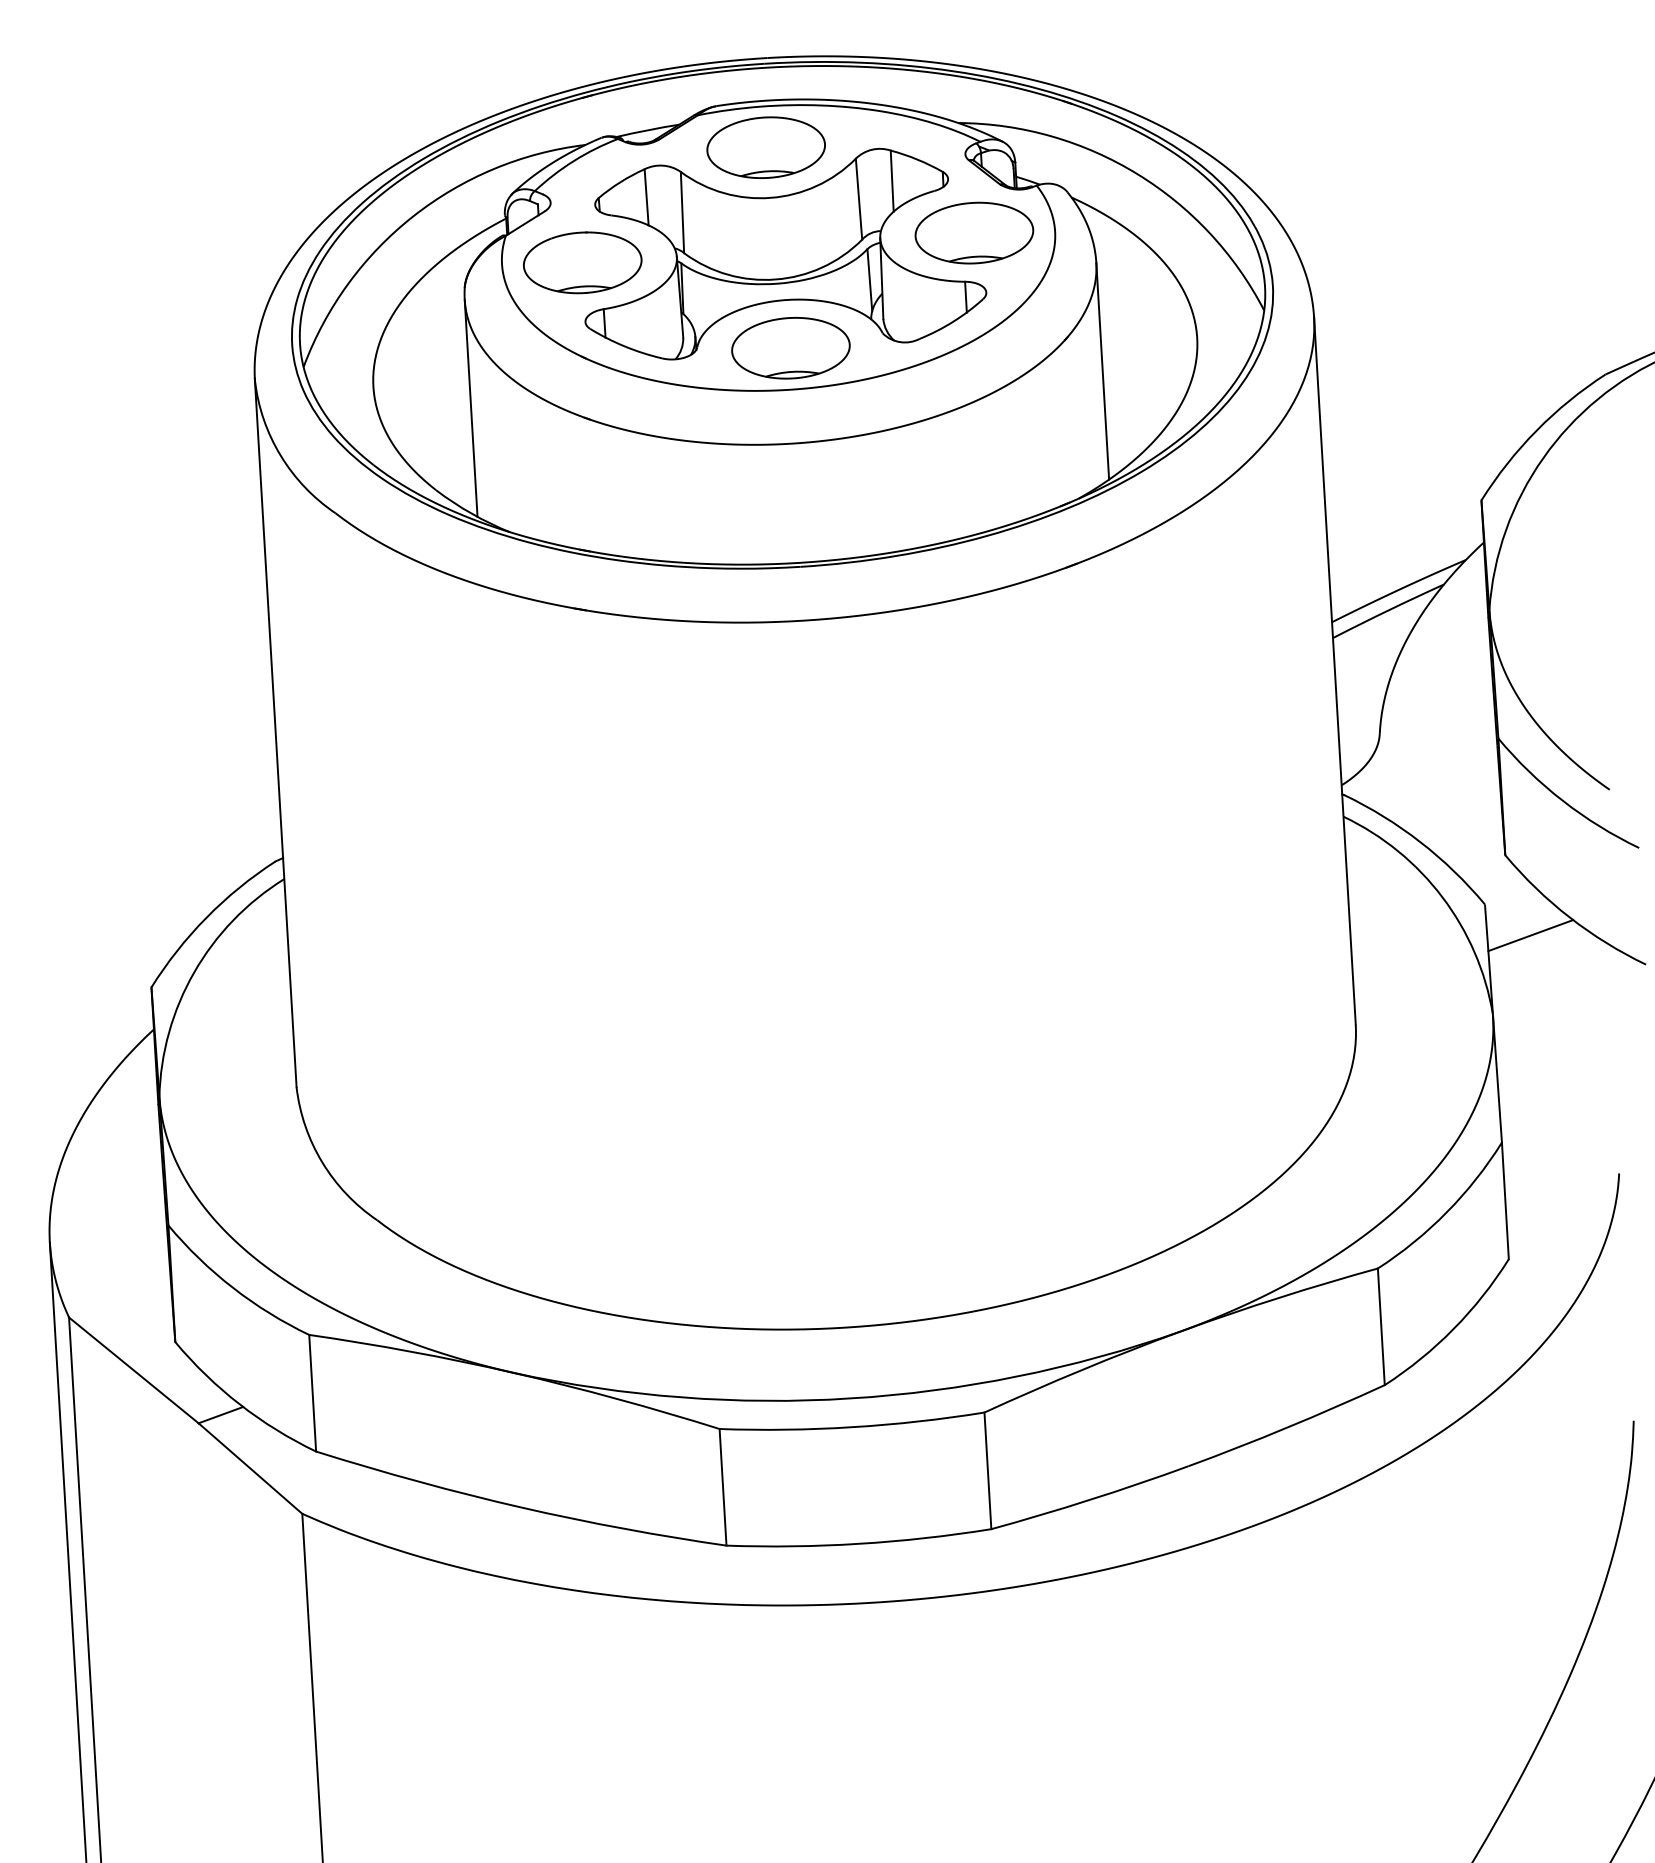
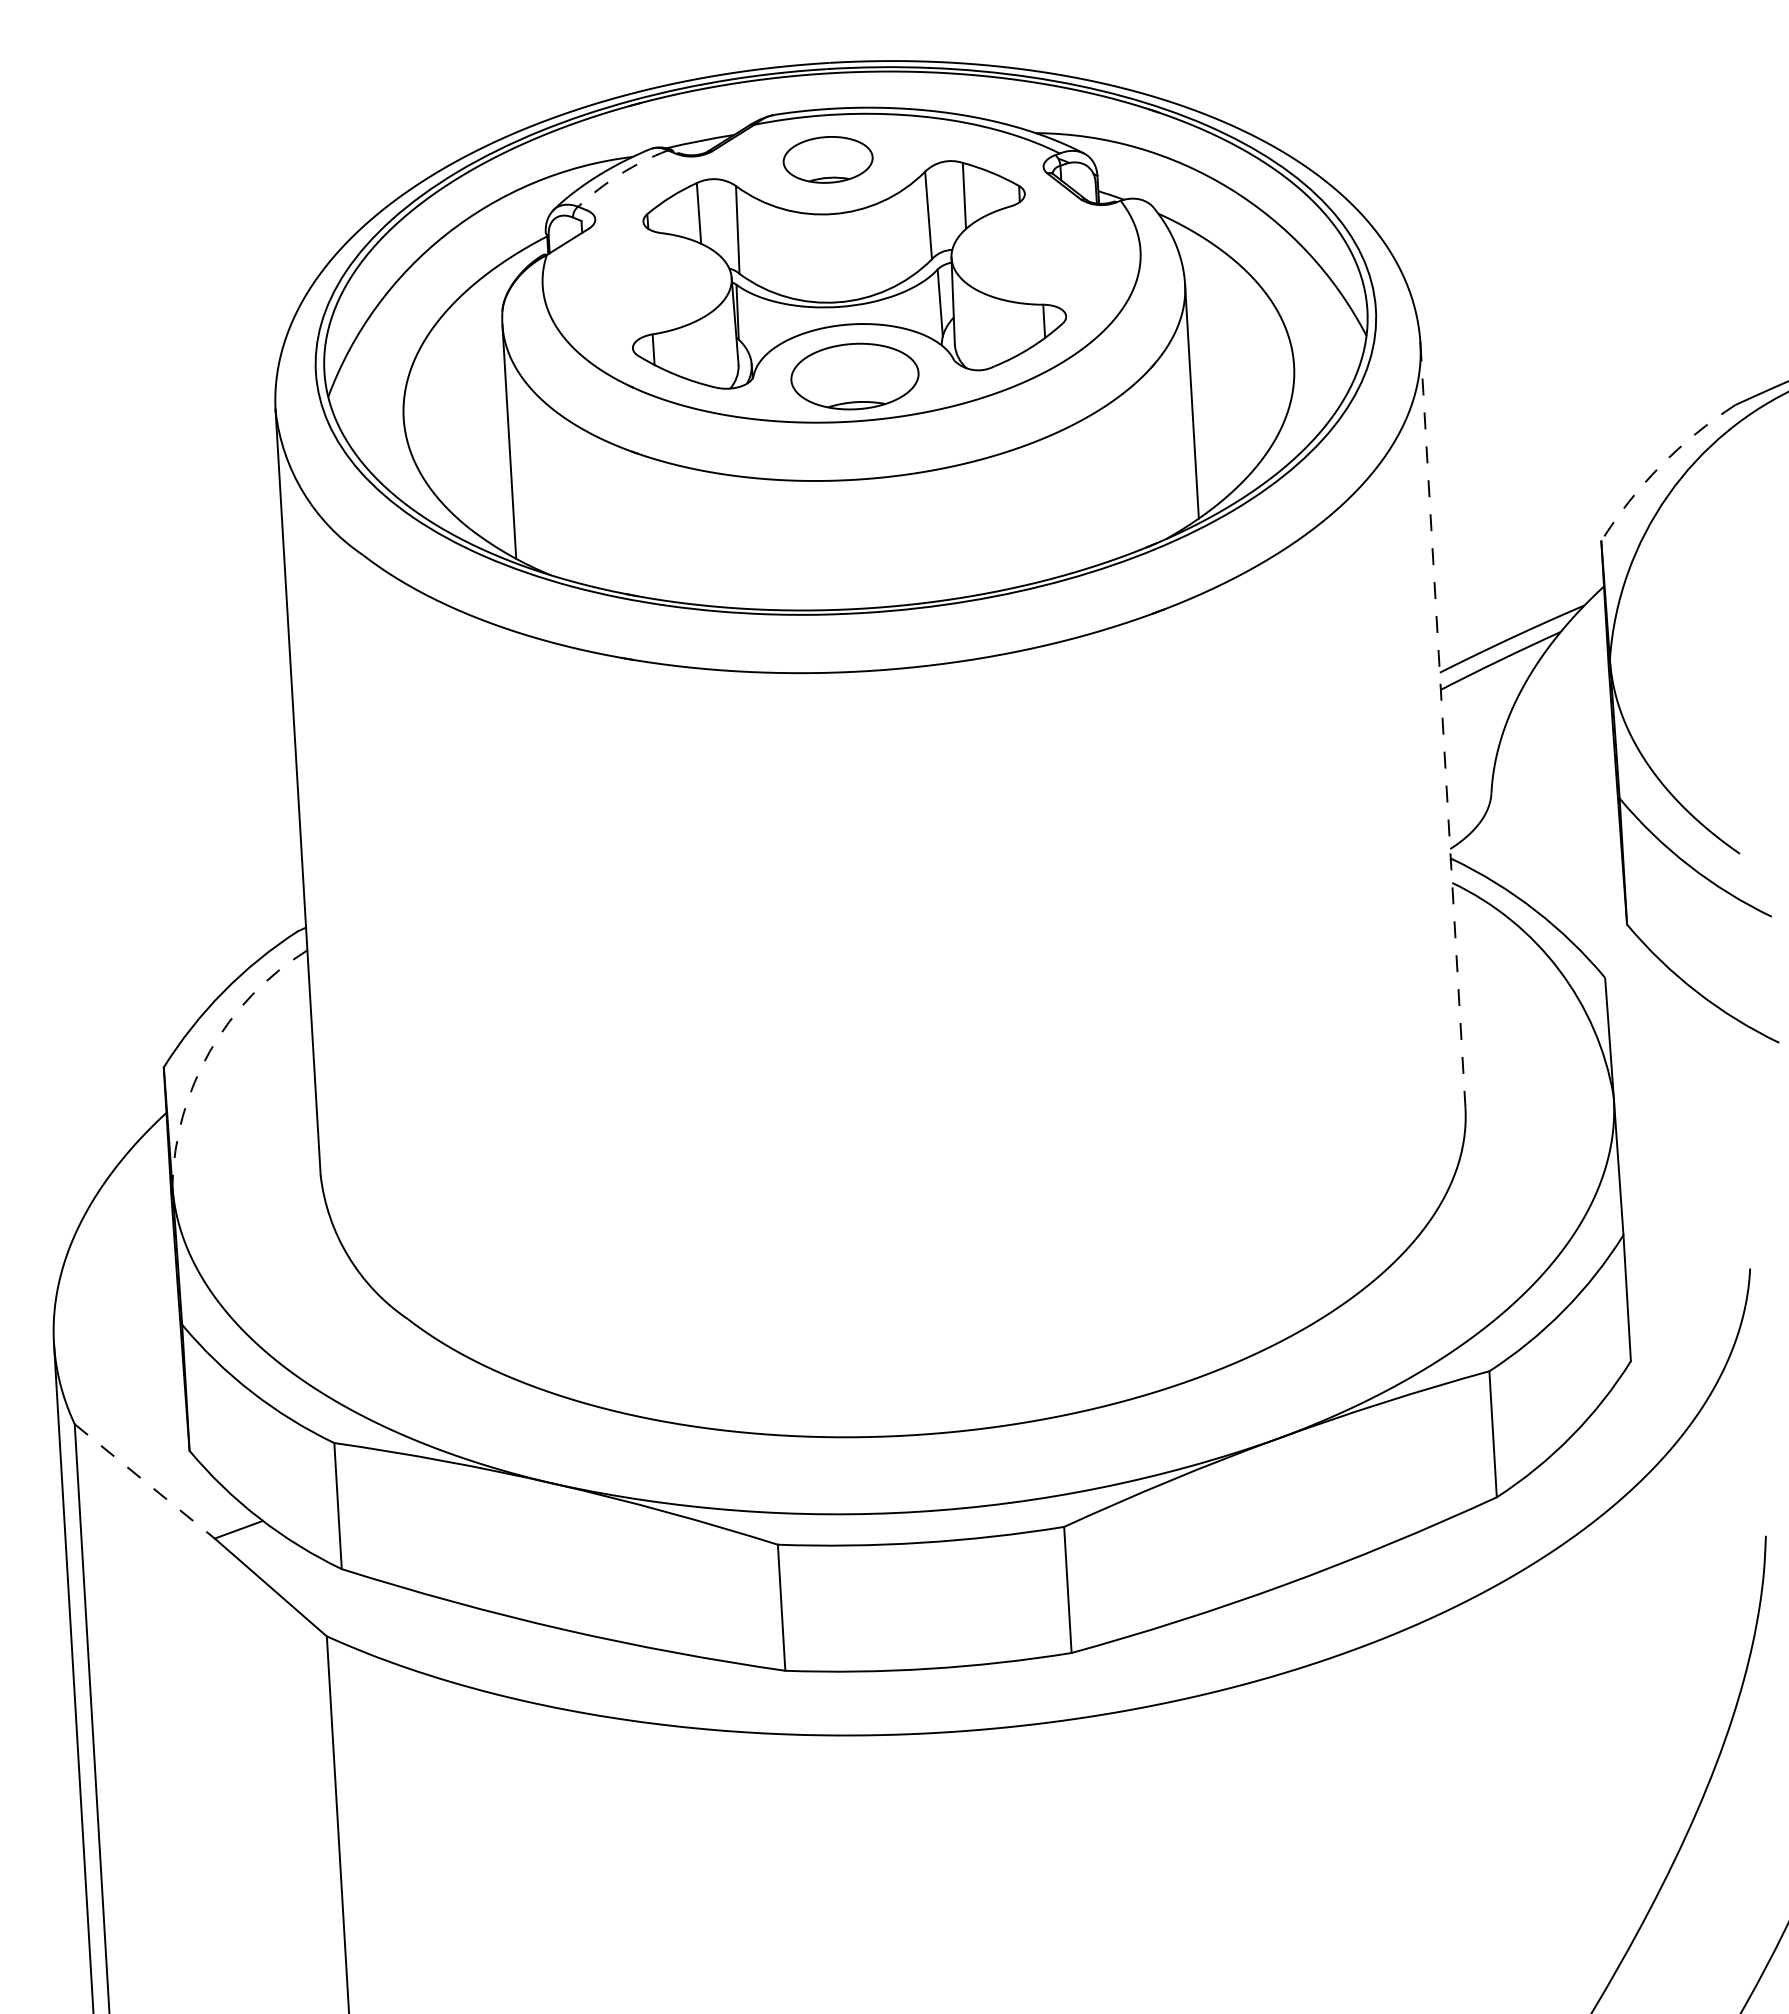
part: (765, 147) -> (827, 159), size x0.7
arc: (573, 161) -> (620, 174), solid -> dashed
part: (973, 232) -> (1052, 251), removed
part: (582, 262) -> (629, 283), removed
arc: (1536, 430) -> (1660, 465), solid -> dashed
line: (1334, 671) -> (1442, 725), solid -> dashed
line: (1530, 935) -> (1654, 1011), removed
arc: (194, 972) -> (210, 1051), solid -> dashed
line: (134, 1370) -> (145, 1481), solid -> dashed

